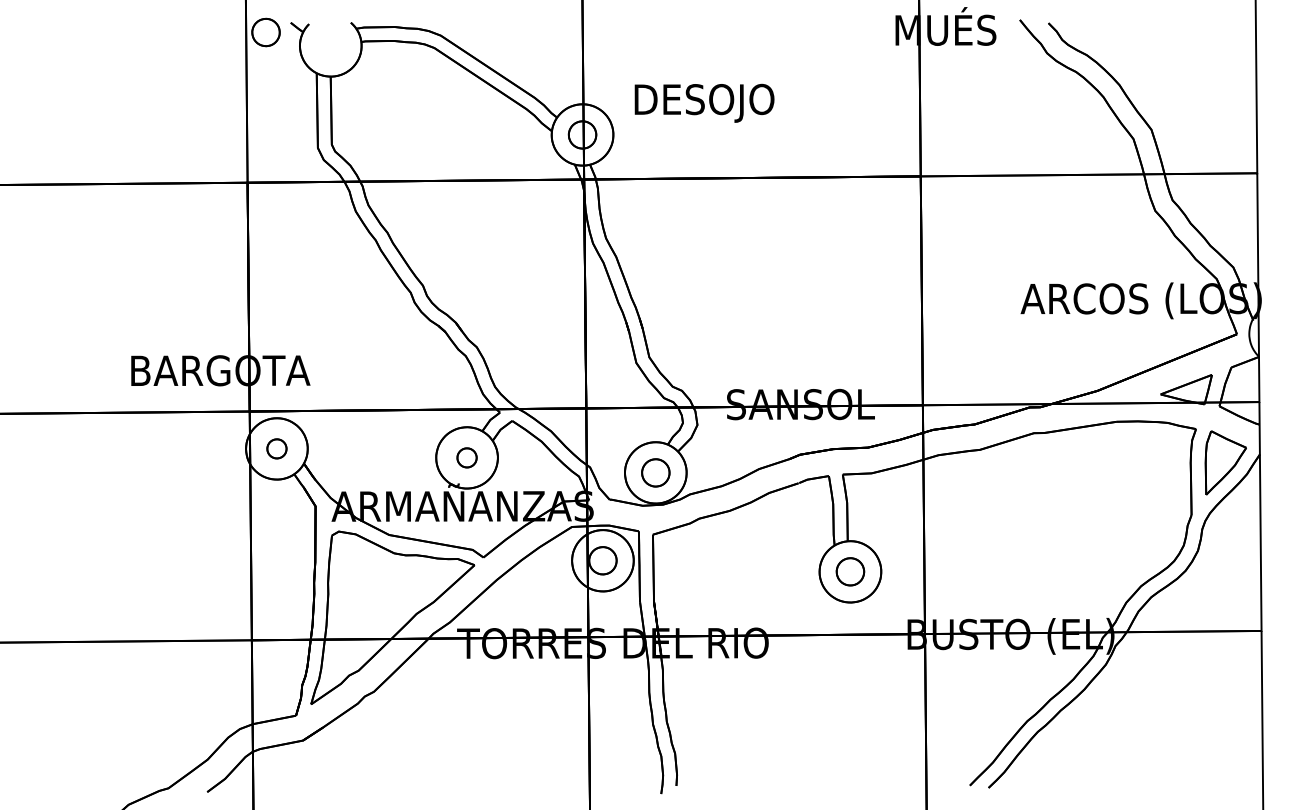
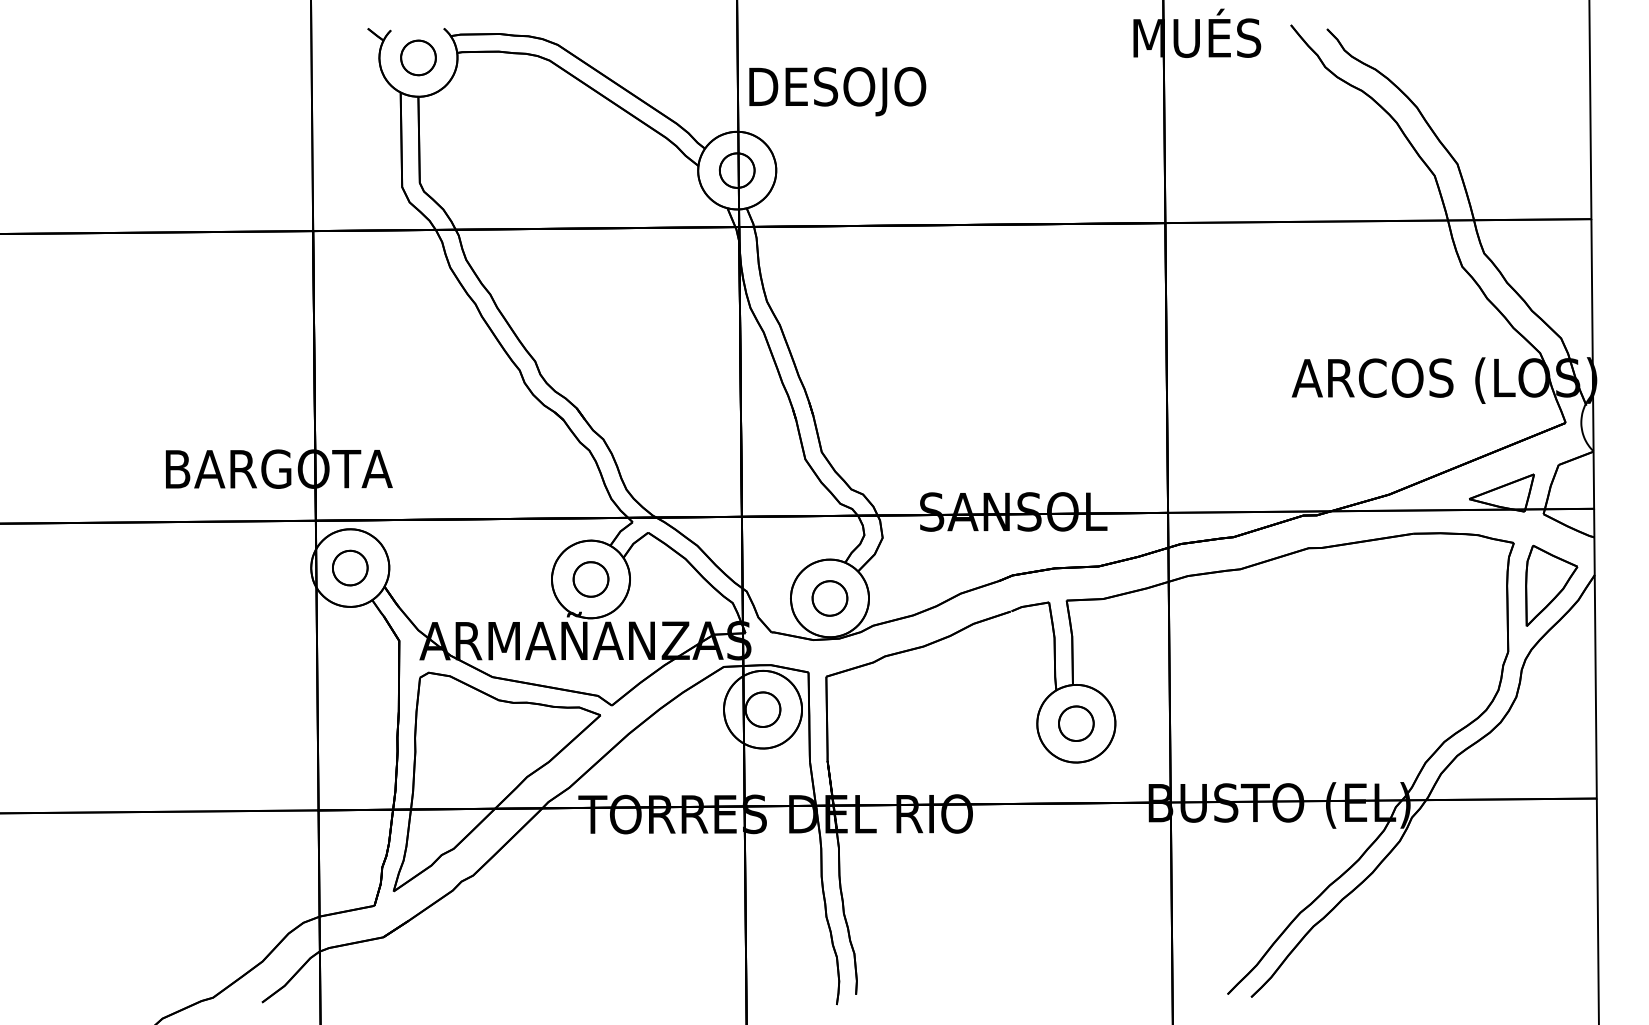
part: (266, 32) -> (418, 57), moved
text: (704, 103) -> (837, 91), moved
part: (277, 448) -> (350, 567), size x1.43
part: (466, 457) -> (590, 579), size x1.43

